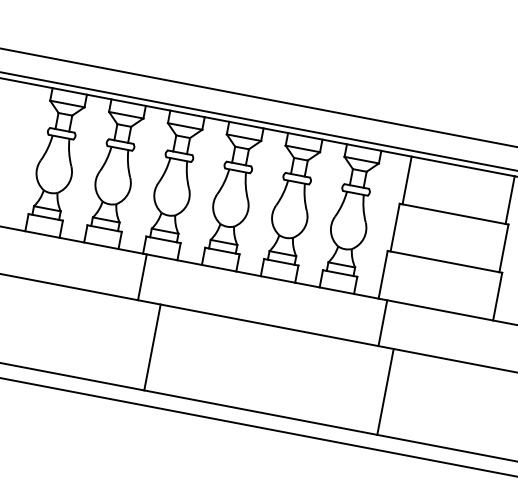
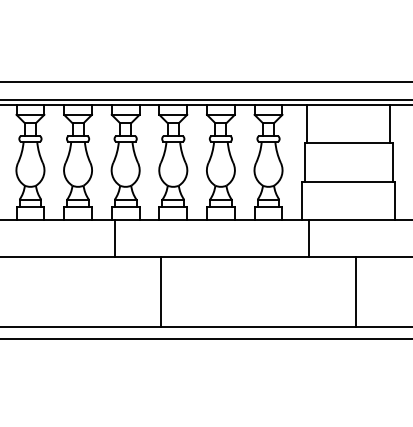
line: (153, 346) -> (161, 291), moved
line: (385, 391) -> (355, 291), moved

